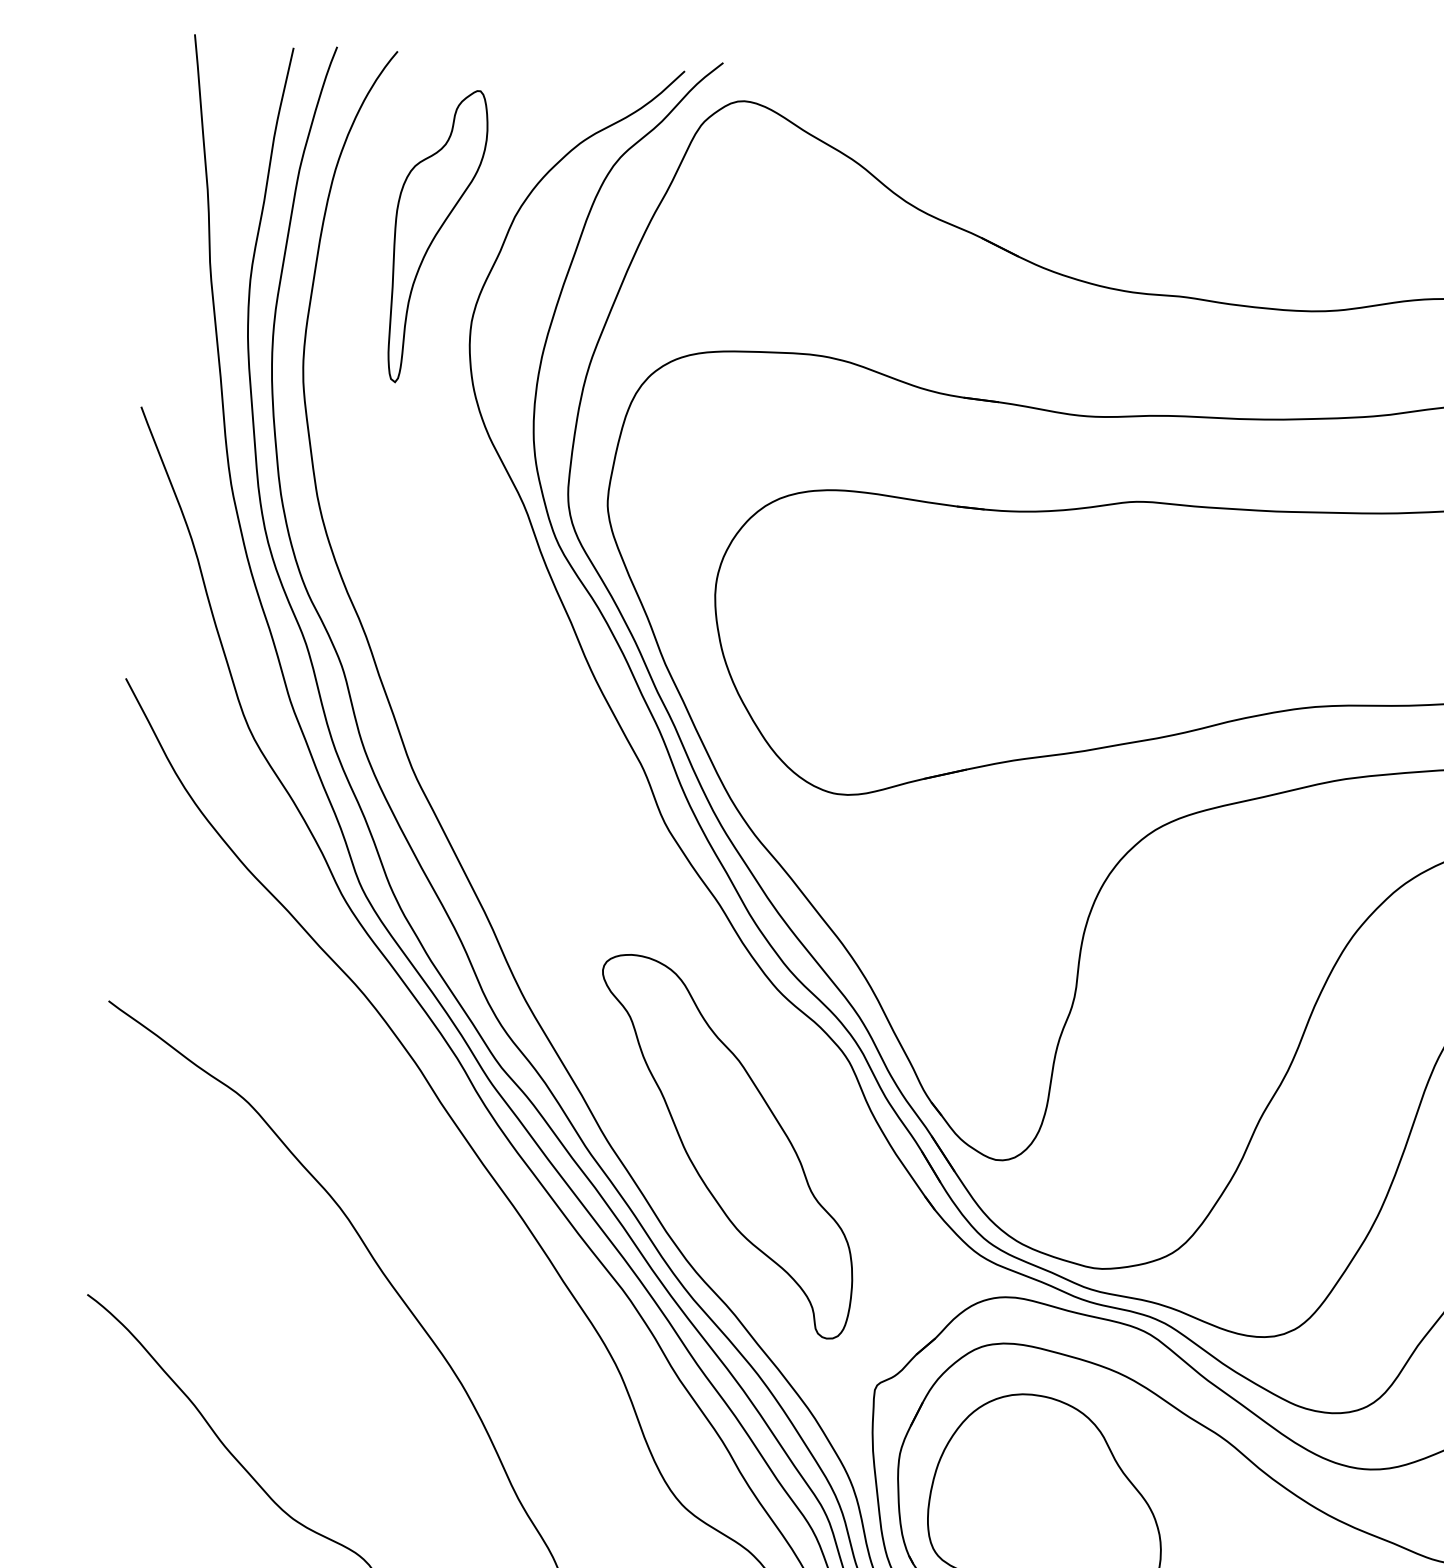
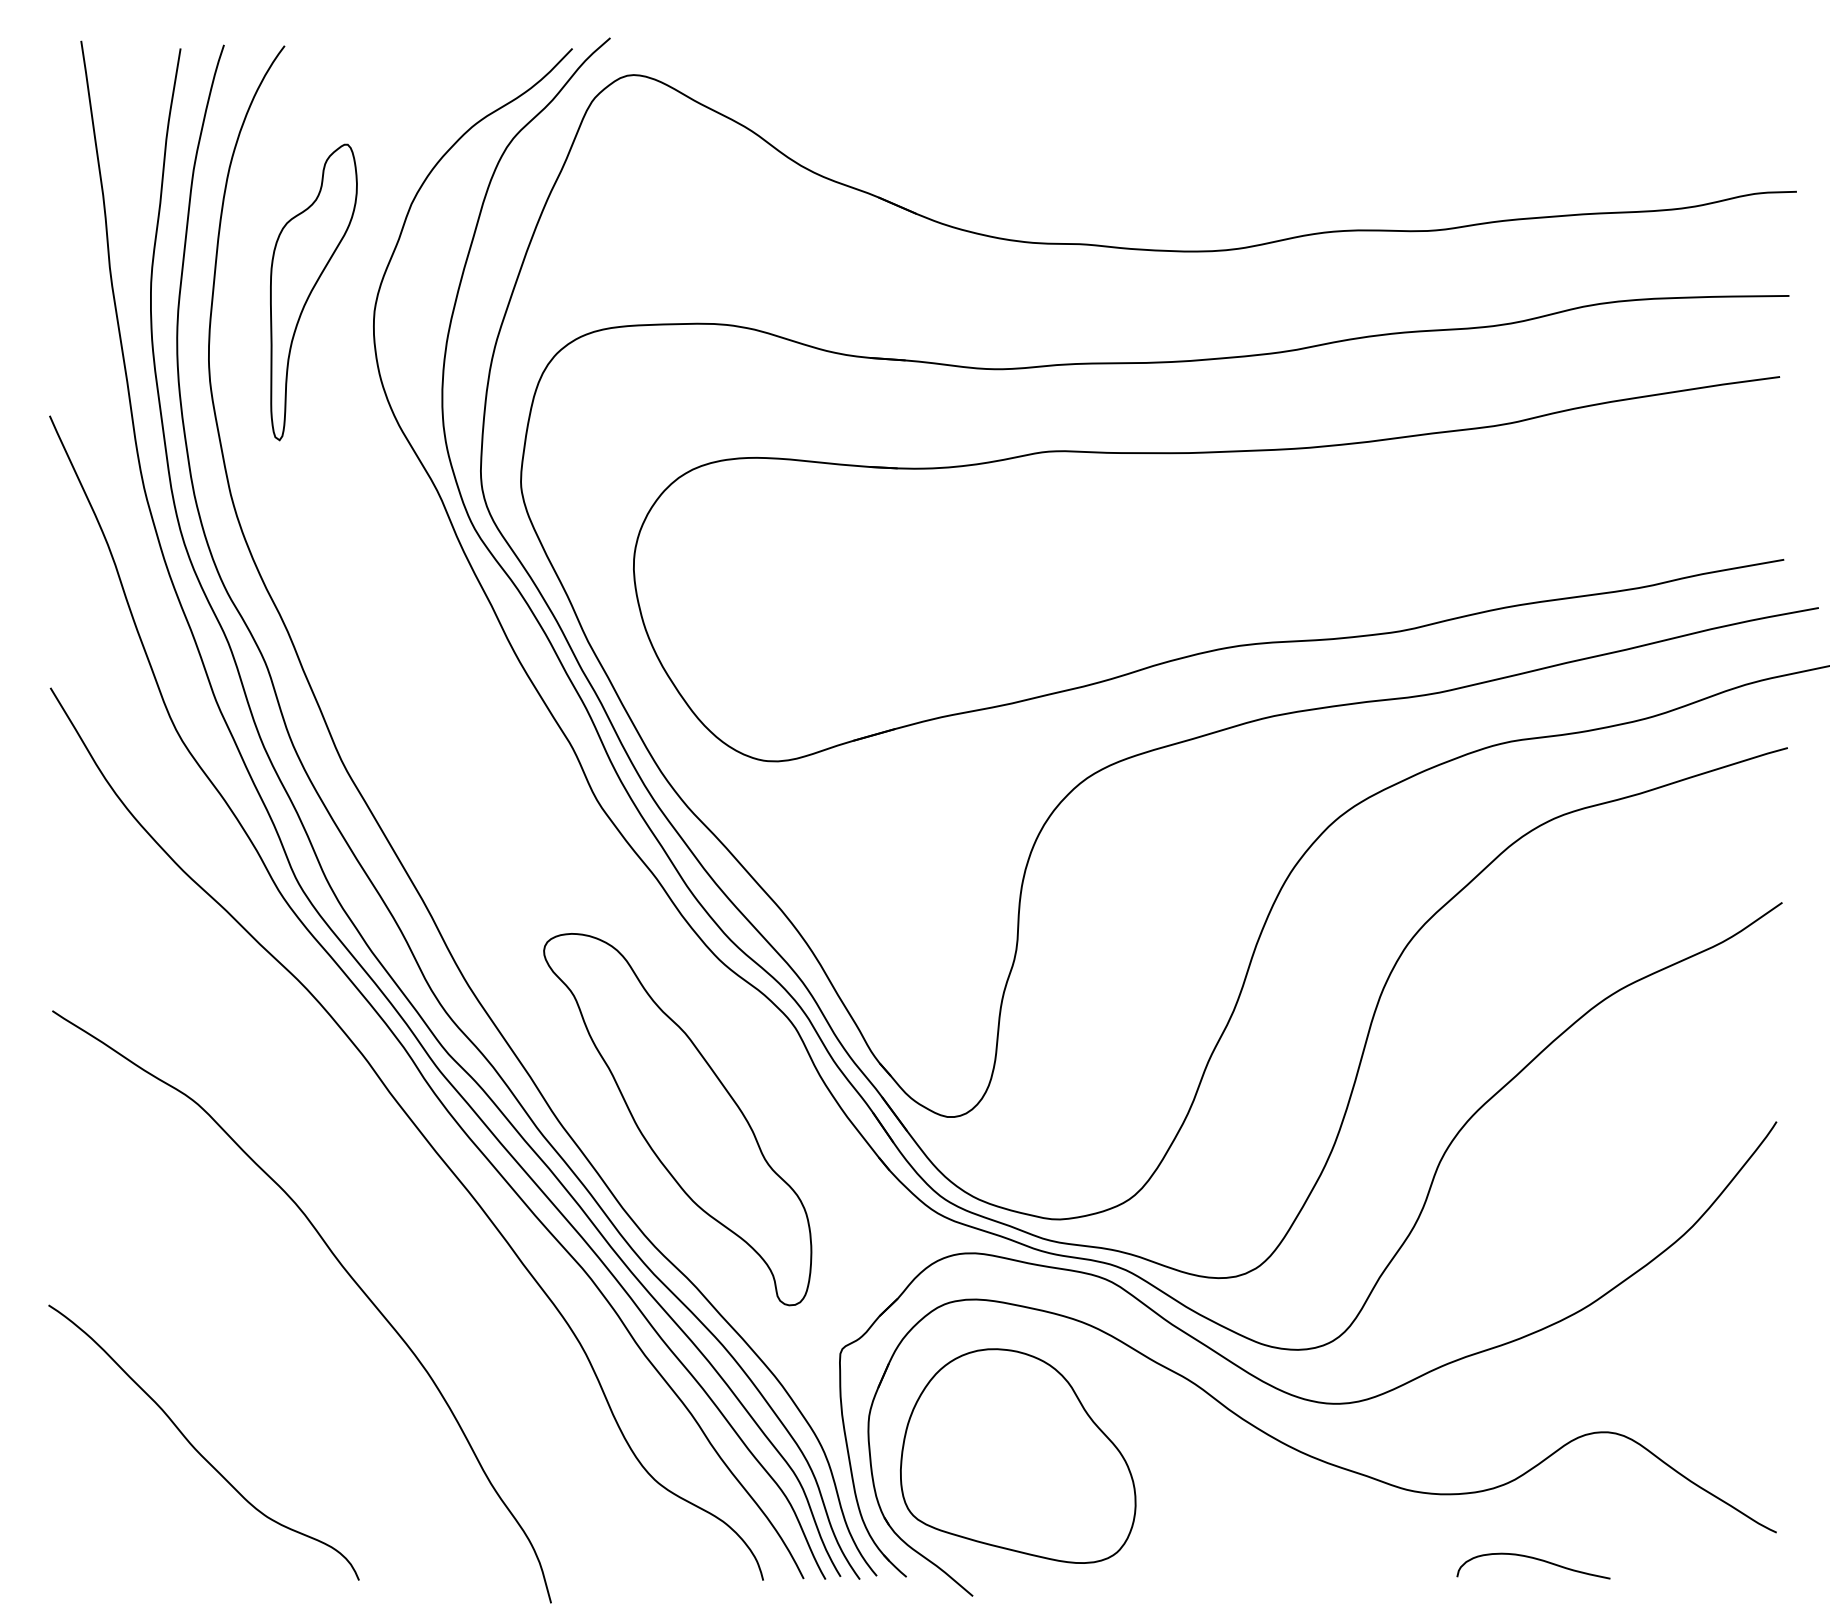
part: (437, 236) -> (313, 292), moved

